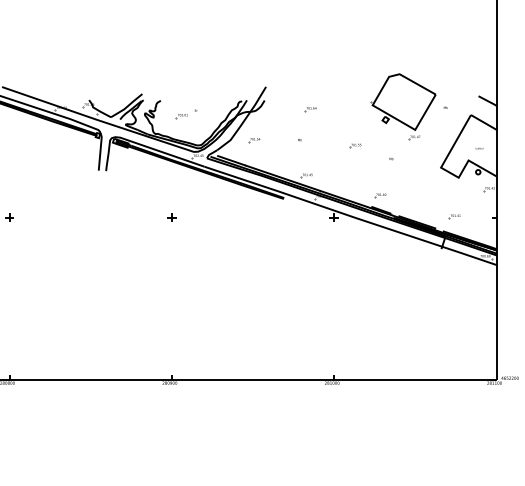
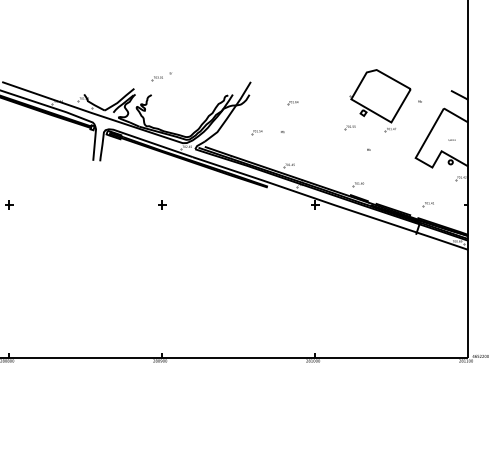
part: (186, 114) -> (161, 76), moved
part: (254, 140) -> (256, 132), moved
part: (354, 145) -> (349, 127), moved

